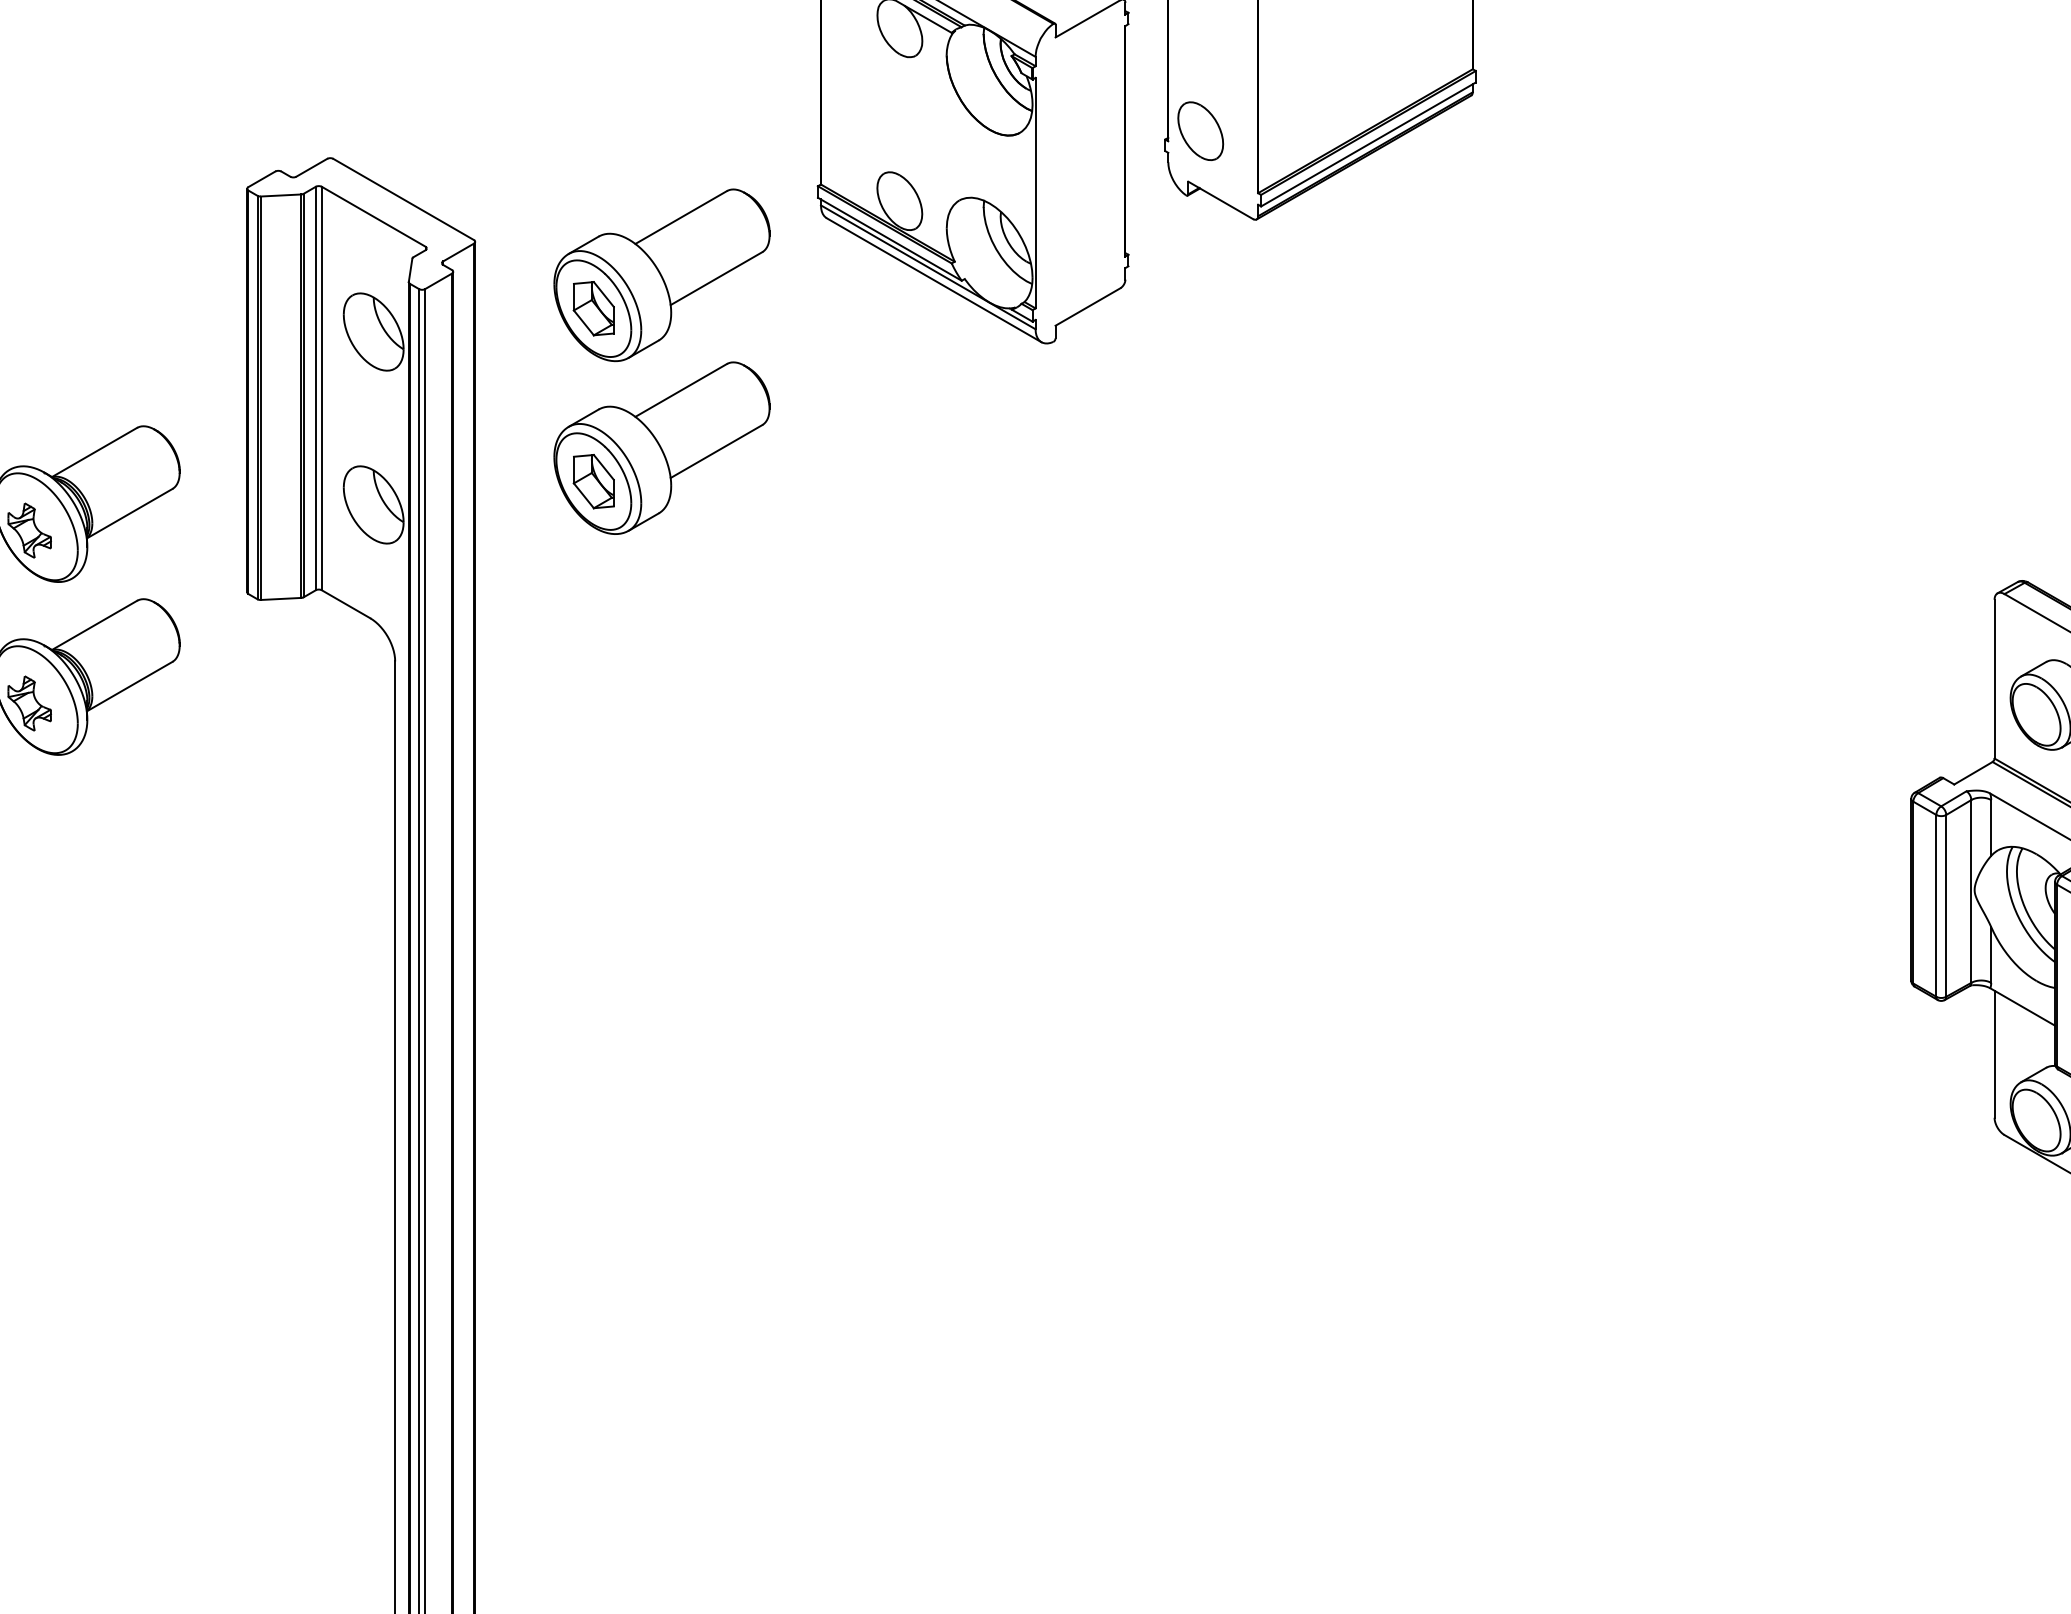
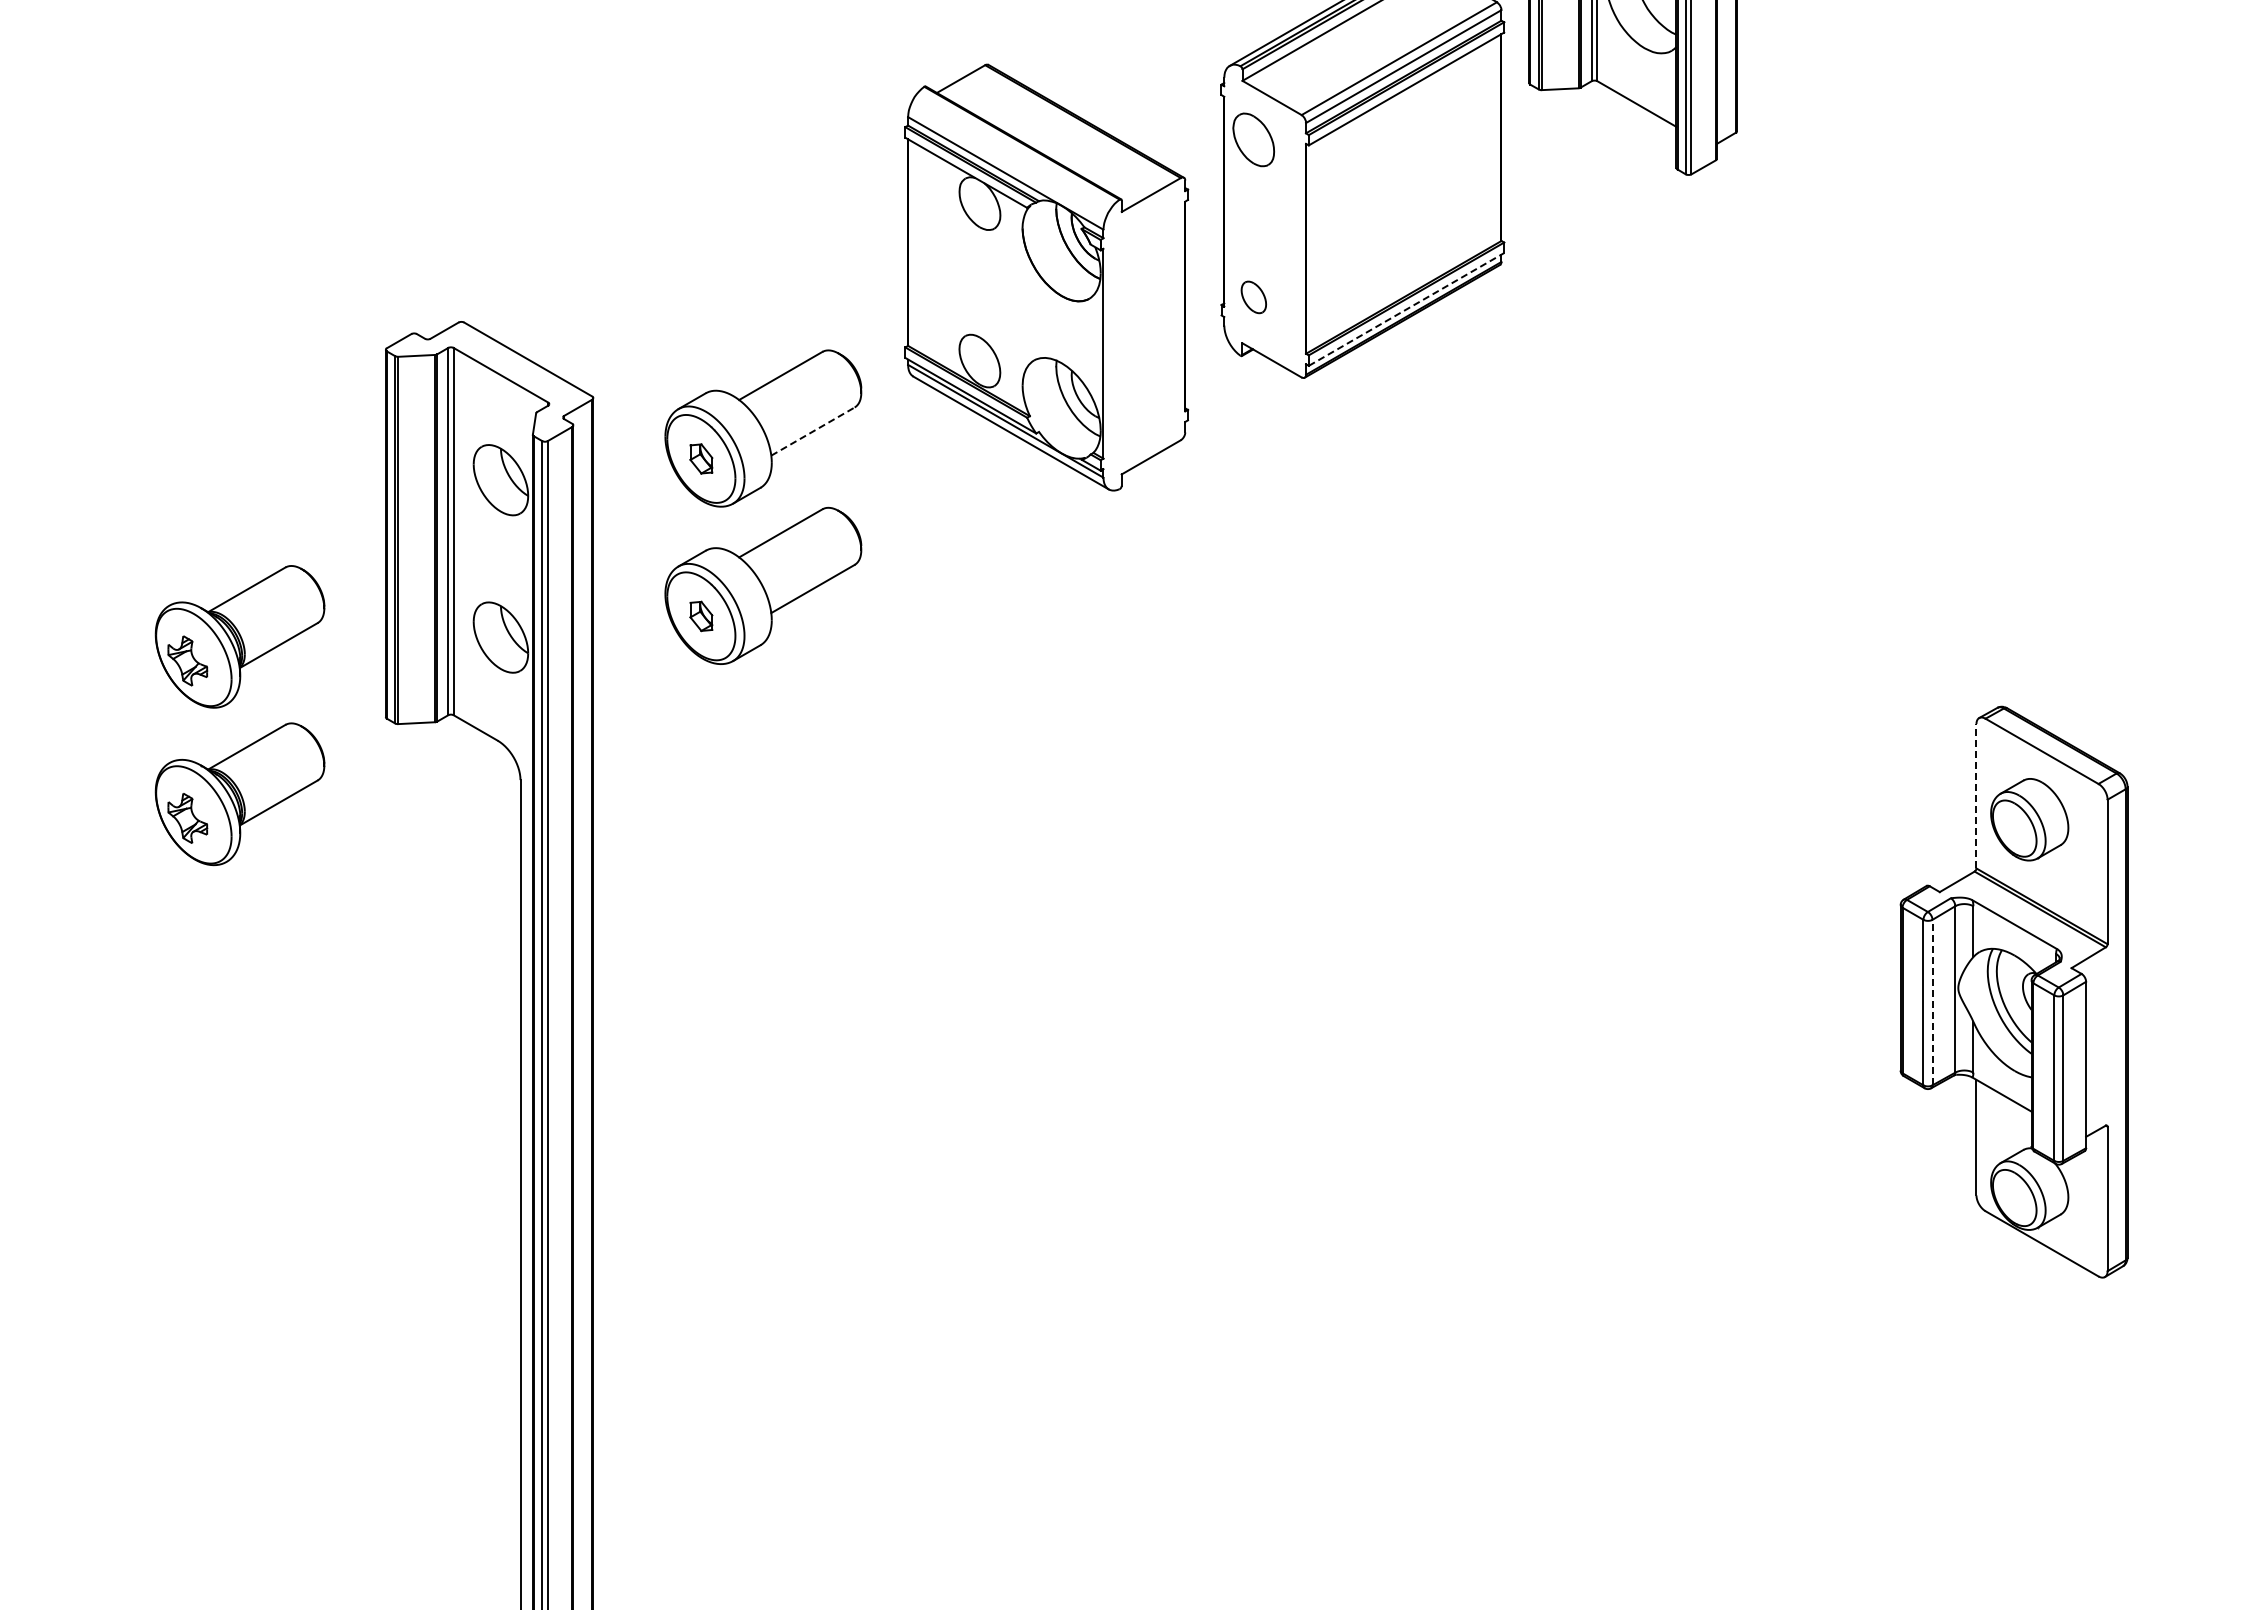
part: (1200, 131) -> (1253, 297), size x0.6
line: (1368, 144) -> (1406, 309), solid -> dashed
line: (717, 278) -> (813, 431), solid -> dashed
part: (594, 308) -> (701, 458), size x0.6
part: (594, 481) -> (701, 616), size x0.6
line: (1994, 678) -> (1976, 795), solid -> dashed
line: (1946, 905) -> (1932, 1002), solid -> dashed

